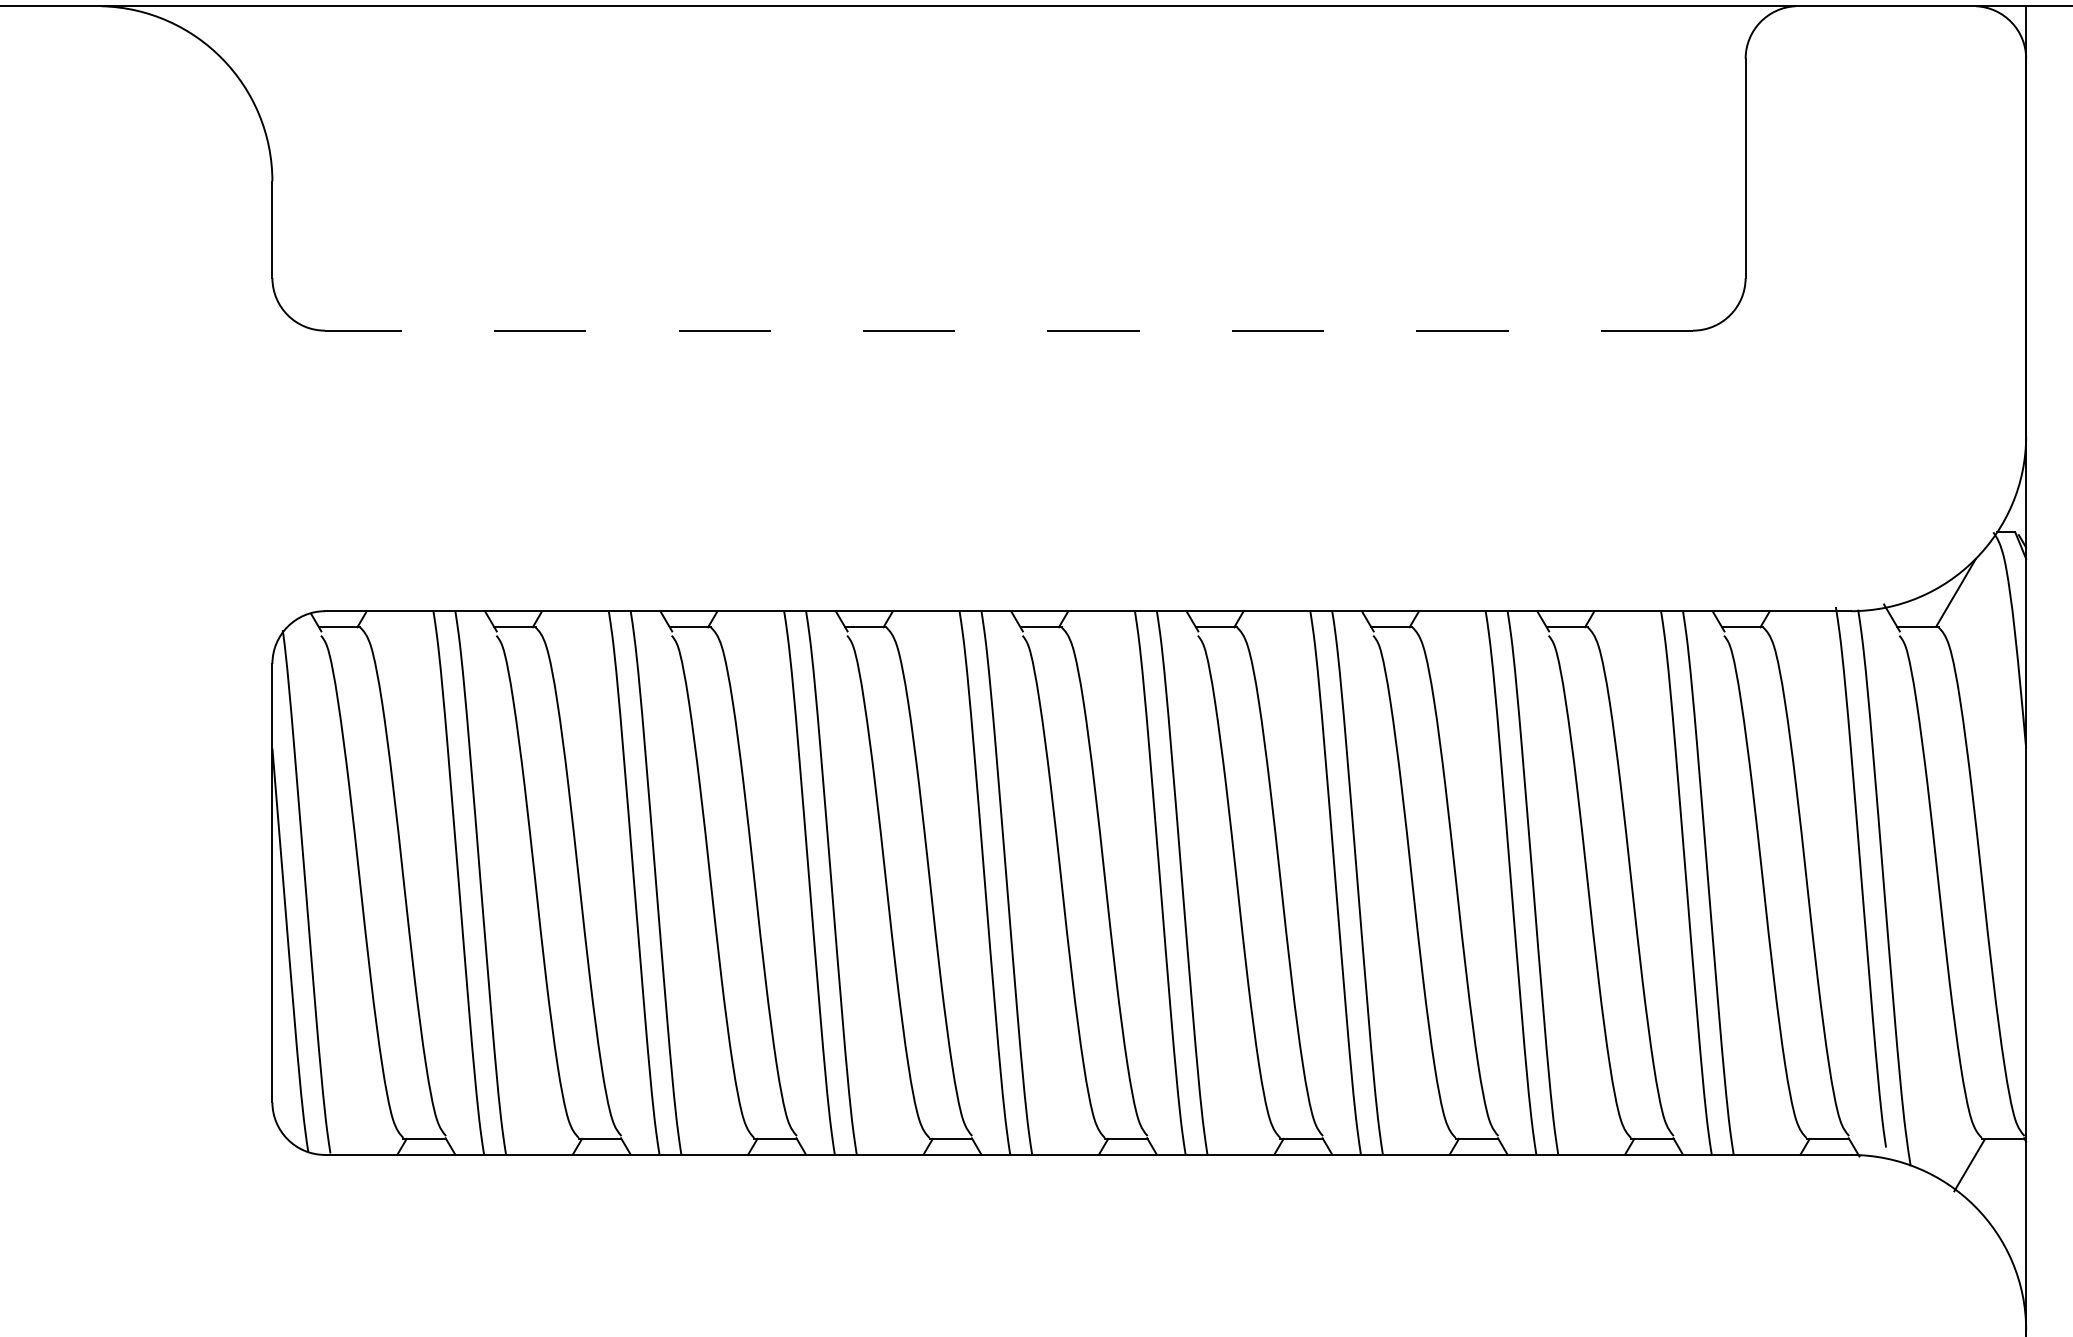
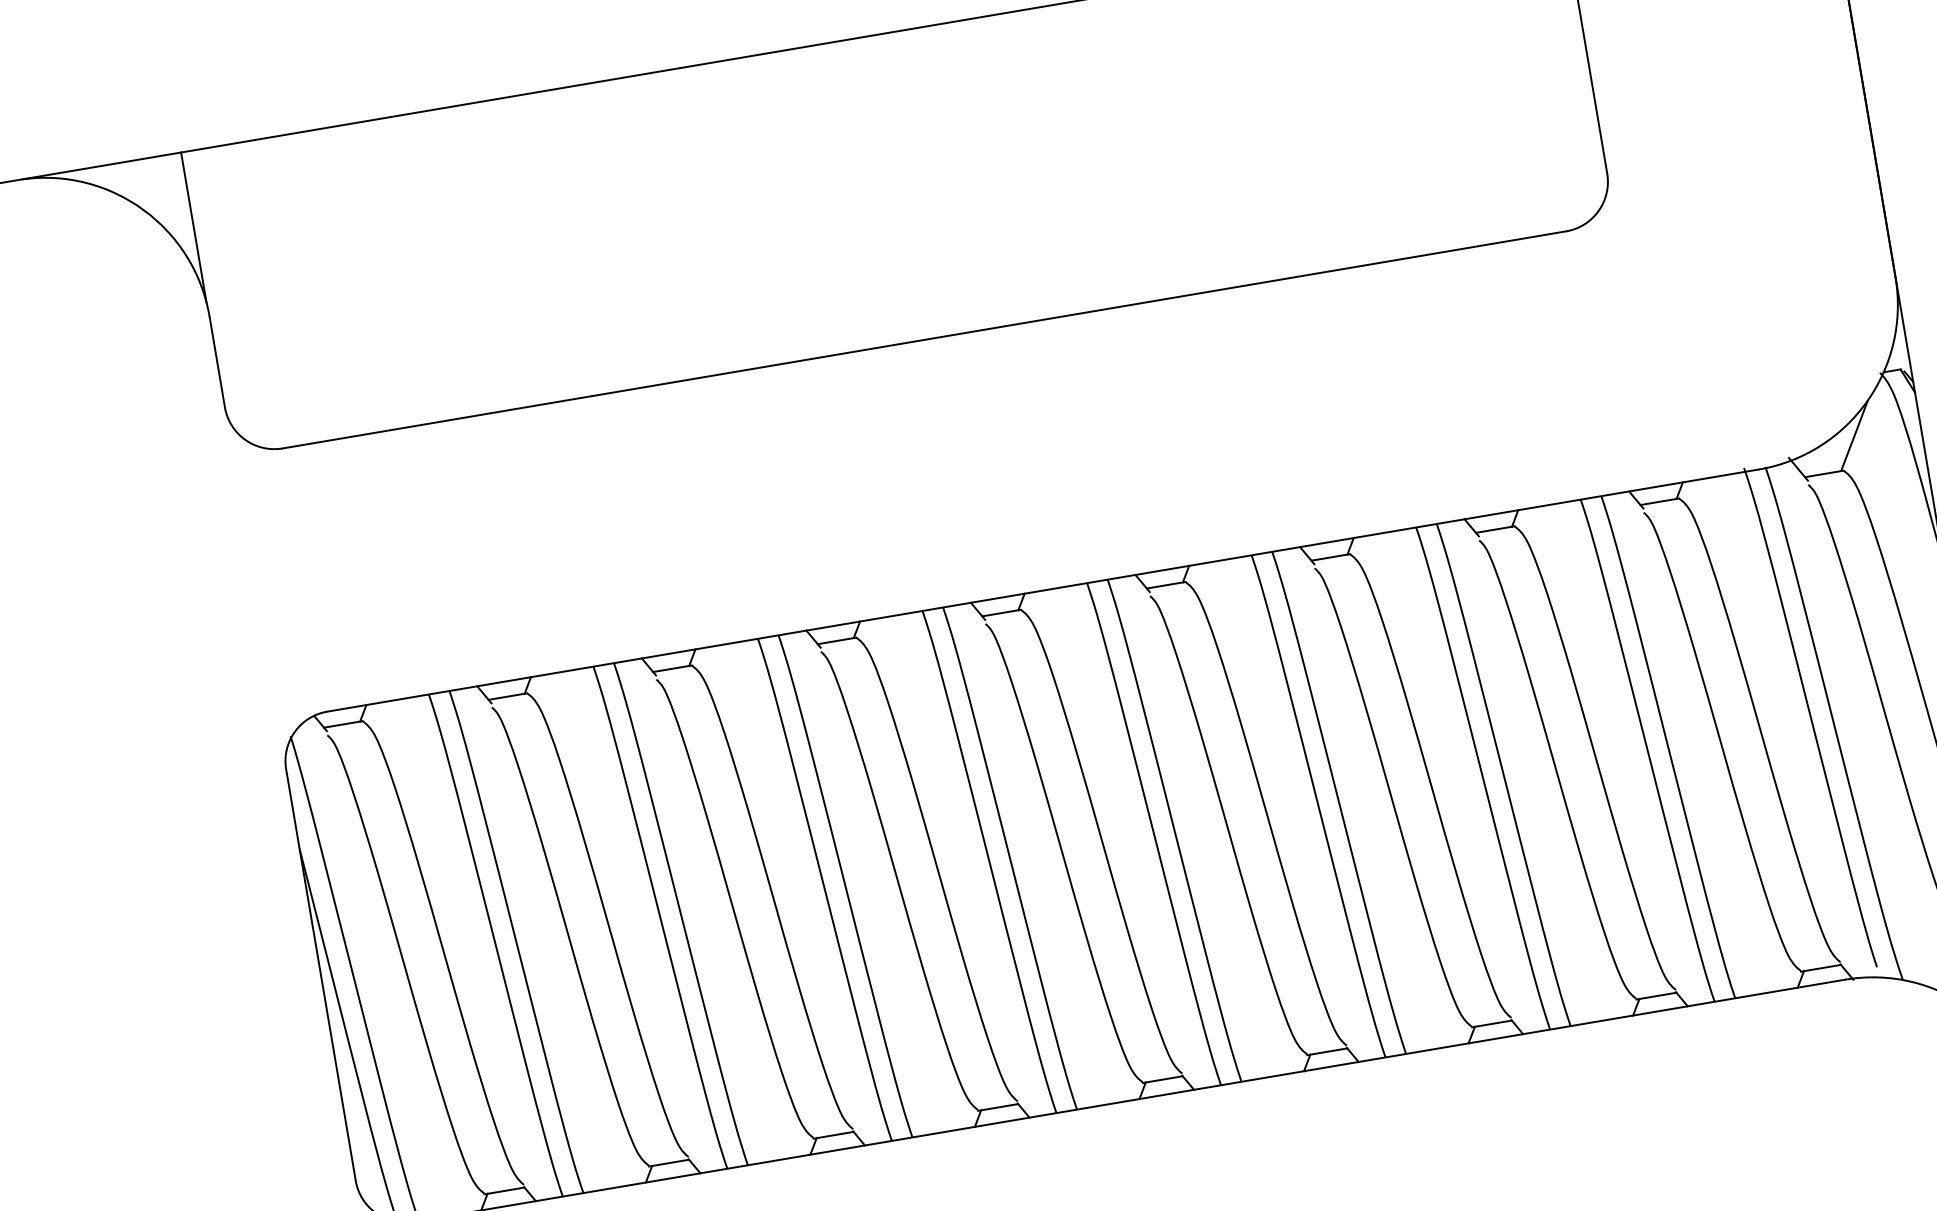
line: (271, 85) -> (193, 226), added
line: (1009, 330) -> (924, 339), dashed -> solid

